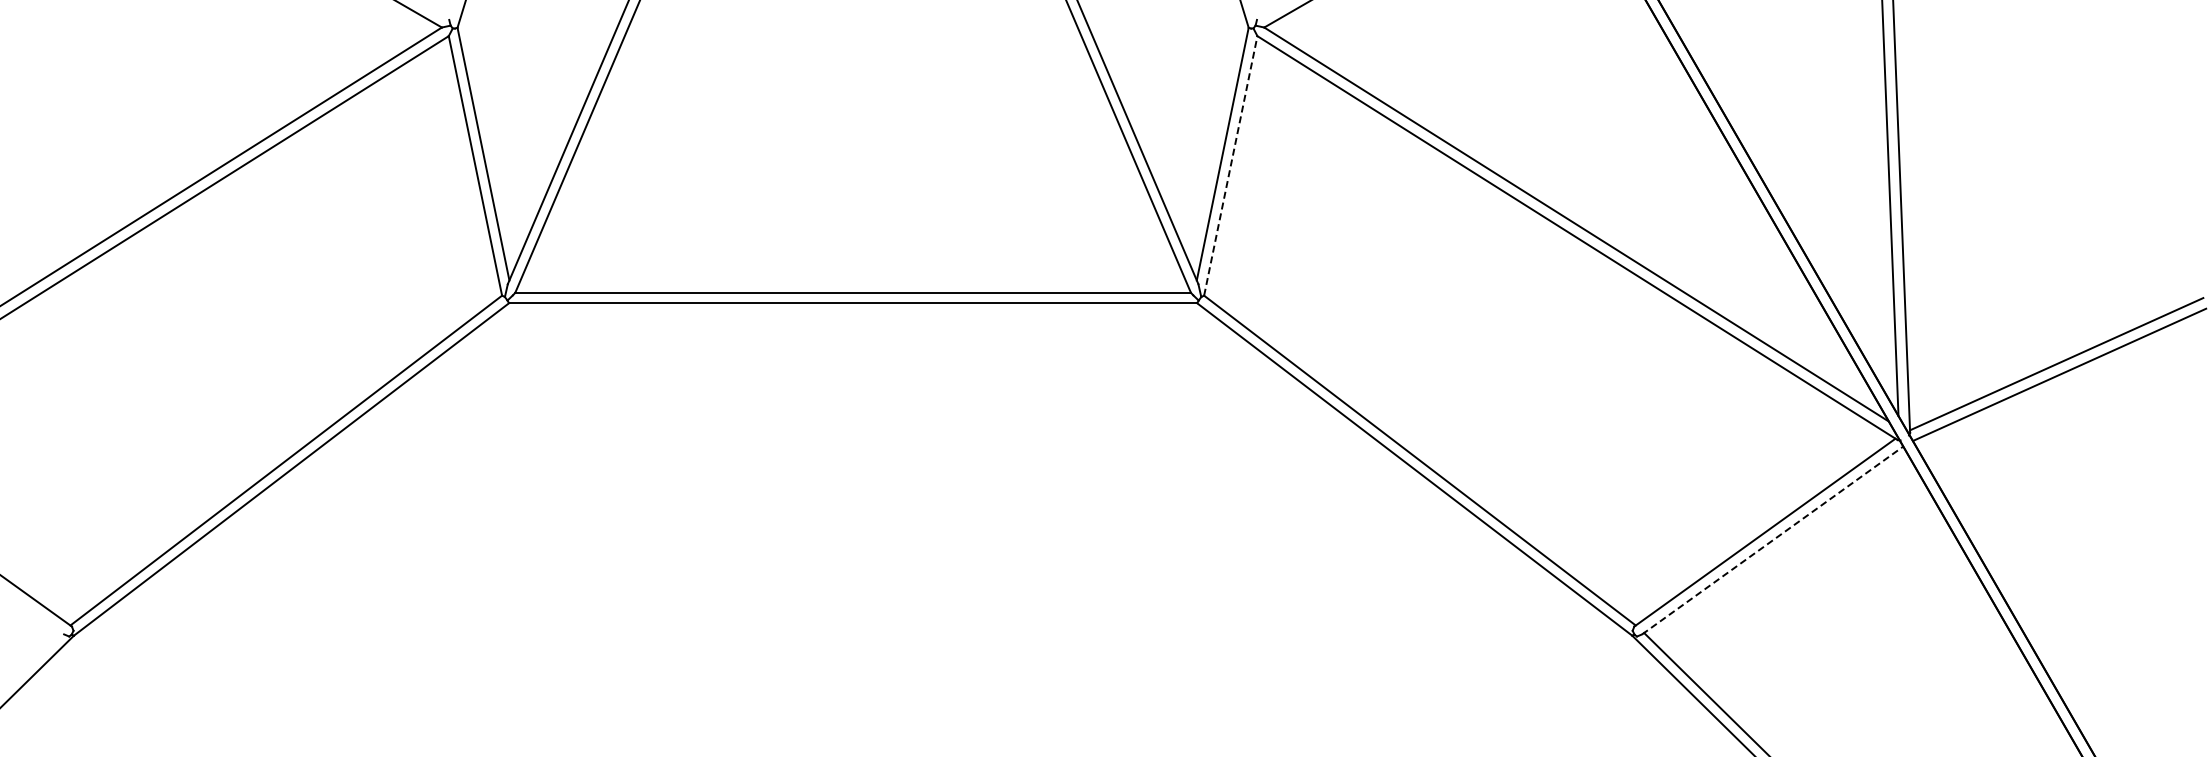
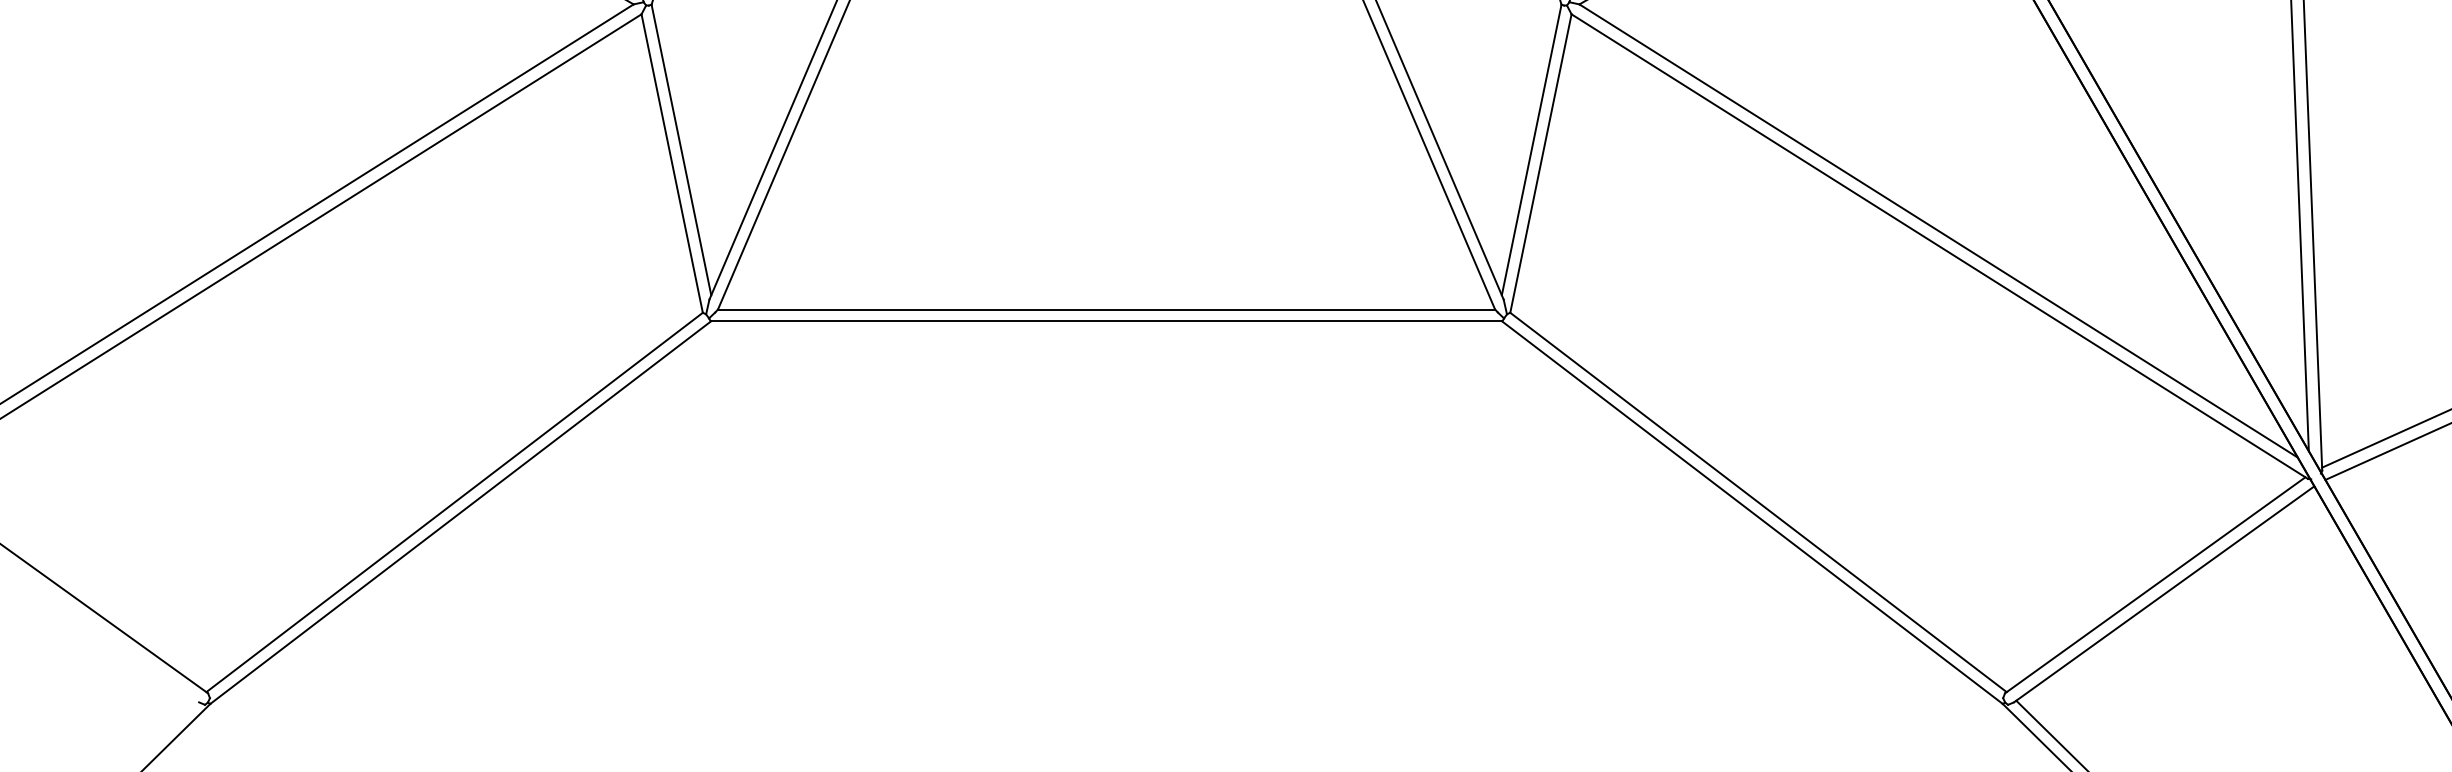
line: (1230, 165) -> (1540, 163), dashed -> solid
line: (1772, 540) -> (2163, 594), dashed -> solid

